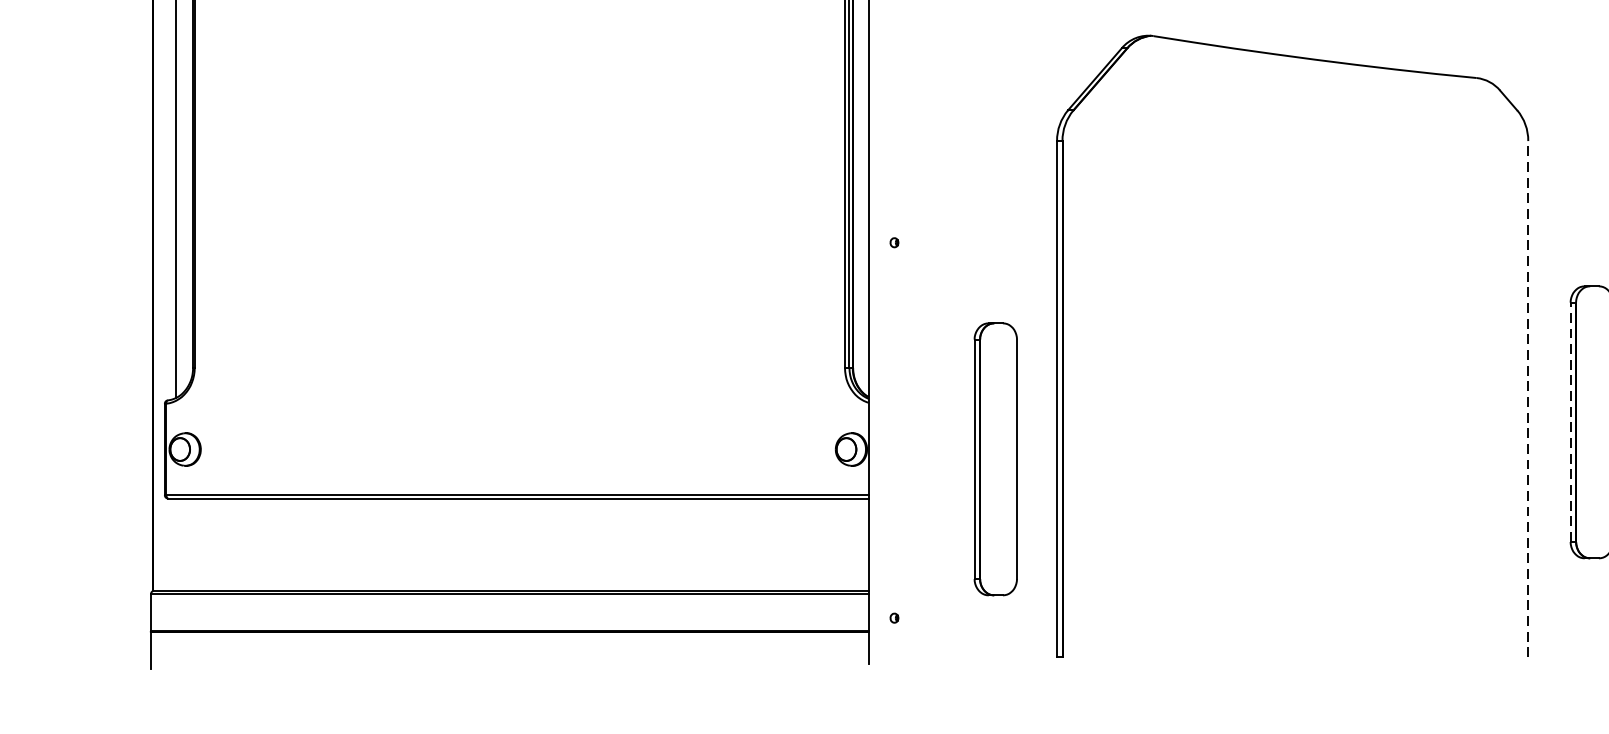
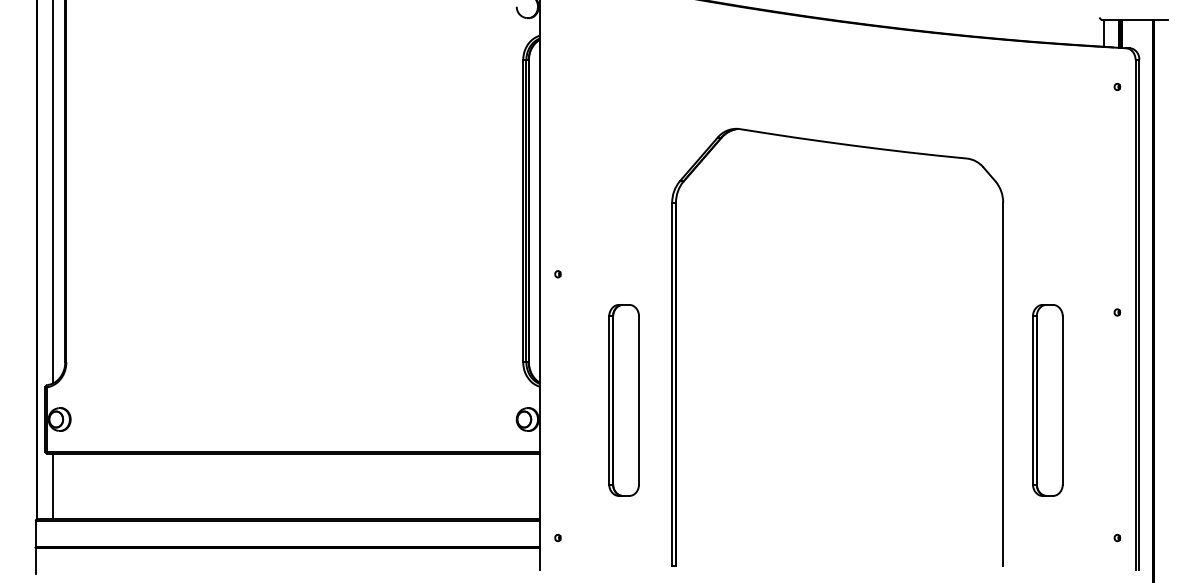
line: (1528, 398) -> (1003, 383), dashed -> solid
line: (1569, 421) -> (1032, 399), dashed -> solid
part: (994, 459) -> (623, 400), moved
line: (174, 543) -> (52, 485), added

